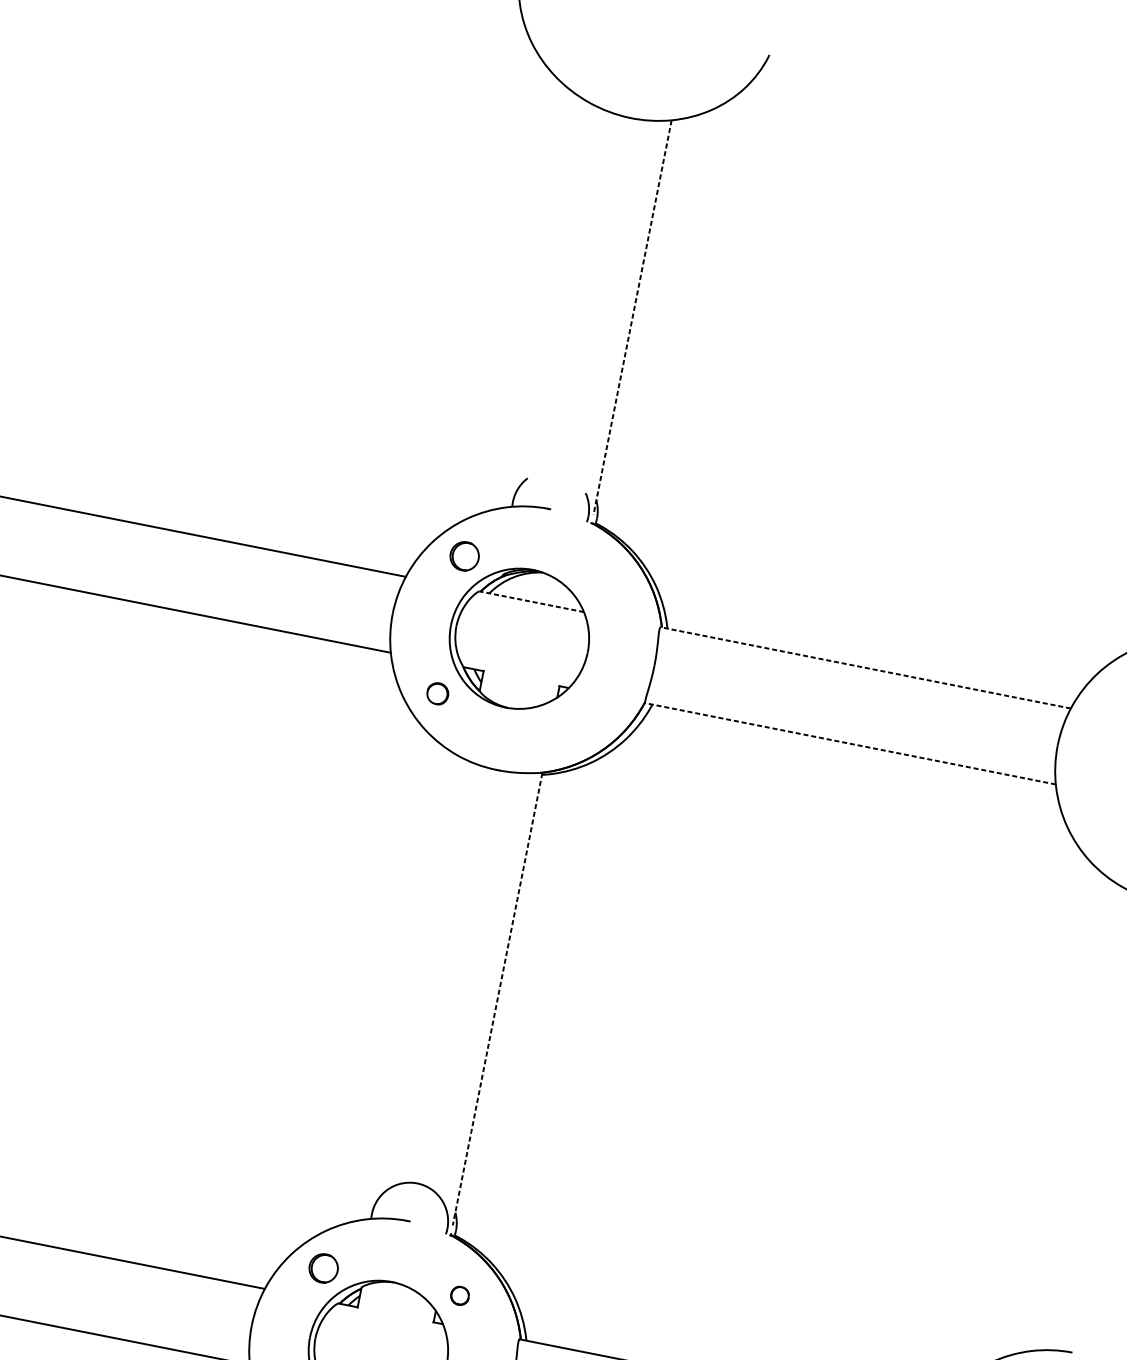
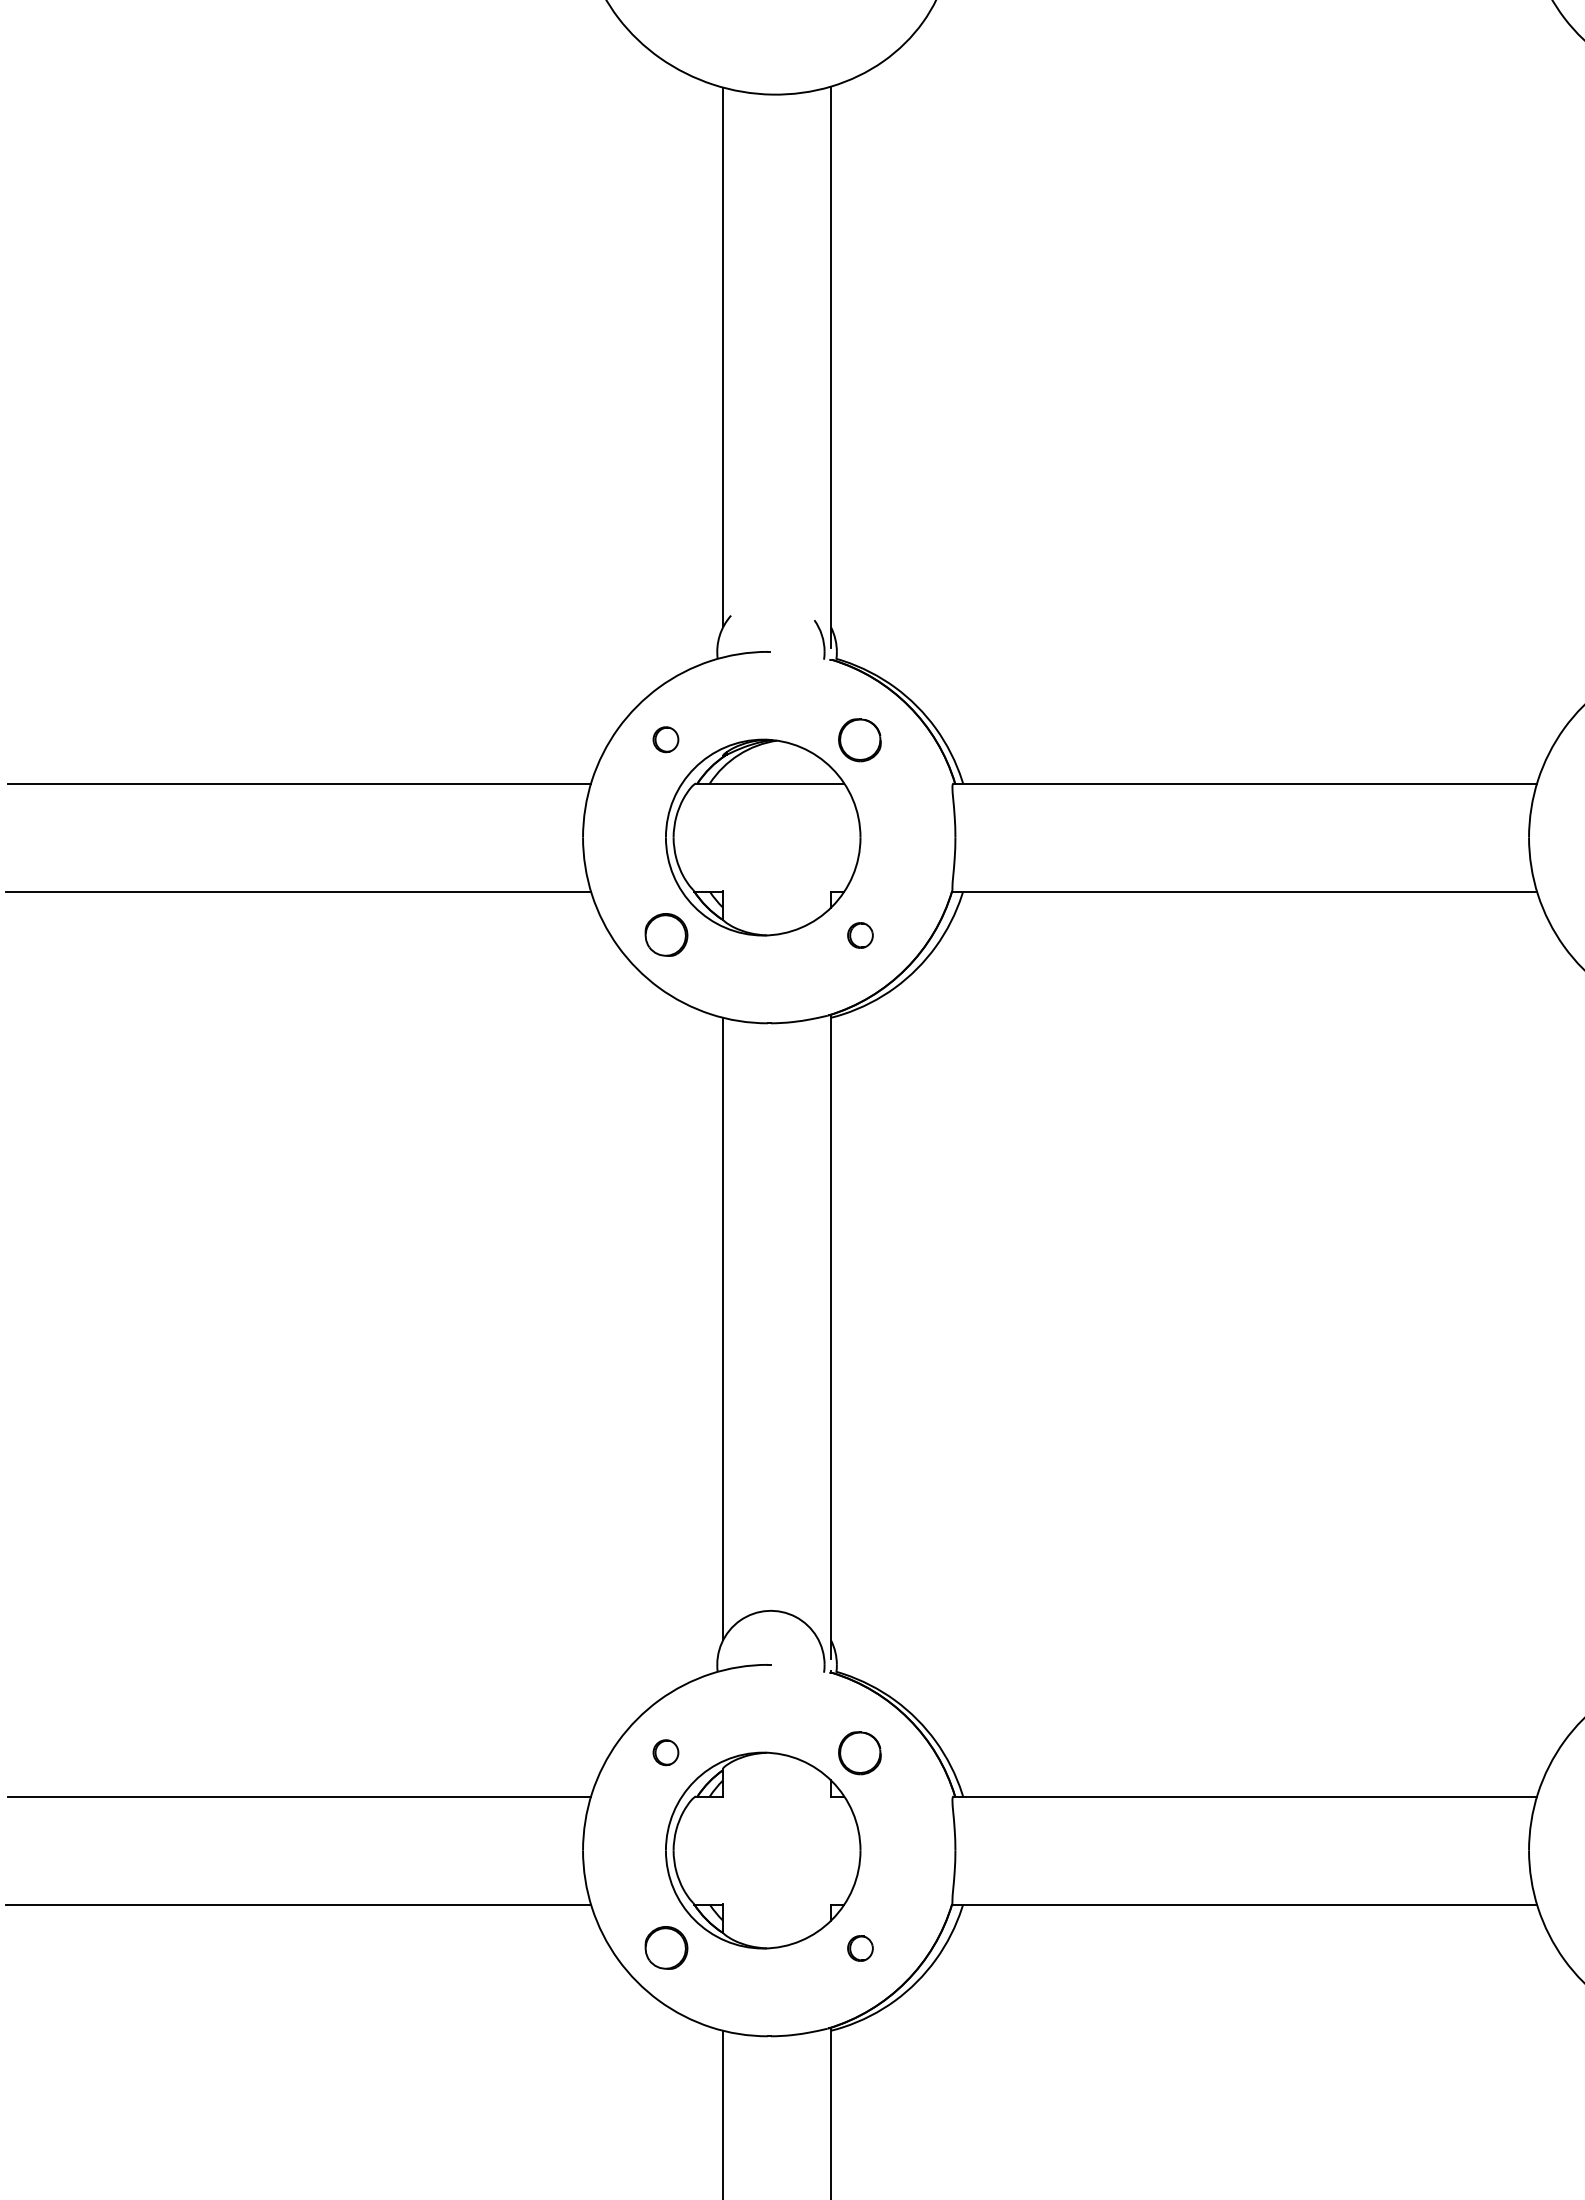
line: (558, 295) -> (723, 357), added
line: (632, 317) -> (831, 367), dashed -> solid
part: (464, 556) -> (665, 739), size x0.62
part: (600, 583) -> (859, 740), added
line: (531, 601) -> (769, 783), dashed -> solid
line: (865, 667) -> (1245, 783), dashed -> solid
part: (437, 693) -> (666, 934), size x1.43
part: (574, 721) -> (860, 935), added
line: (850, 743) -> (1244, 891), dashed -> solid
line: (423, 978) -> (723, 1328), added
line: (497, 999) -> (831, 1337), dashed -> solid
part: (323, 1268) -> (665, 1752), size x0.62
part: (459, 1296) -> (859, 1753), size x1.67

